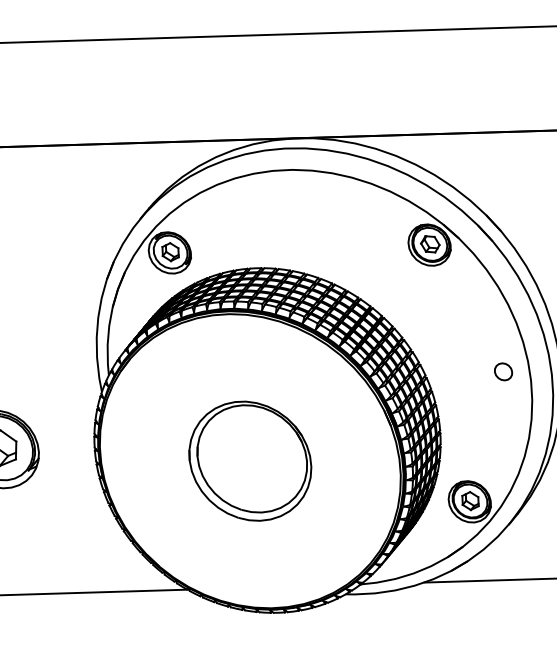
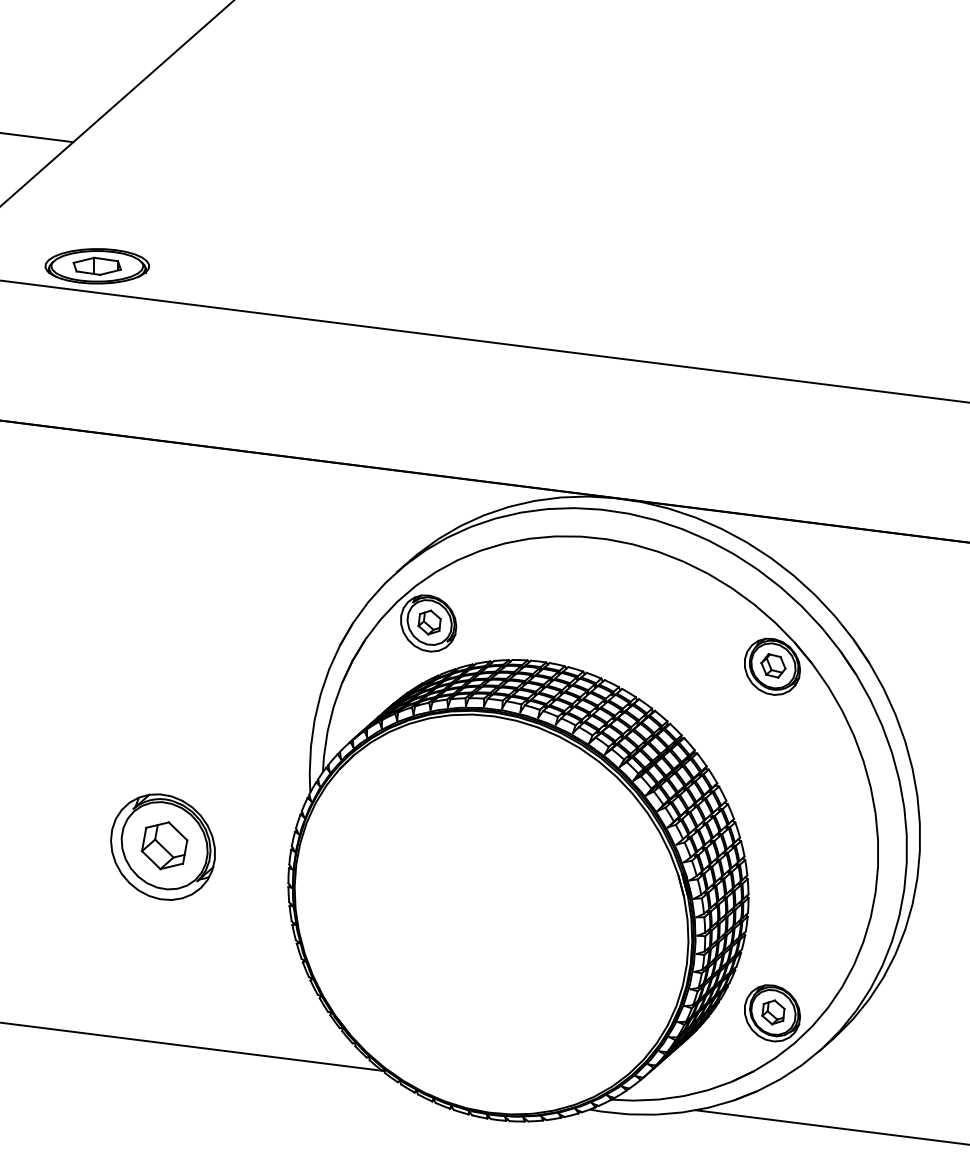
part: (503, 371) -> (843, 848), removed
part: (250, 461) -> (491, 914), removed

